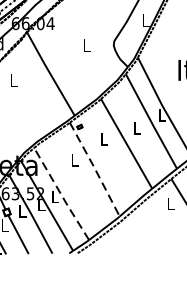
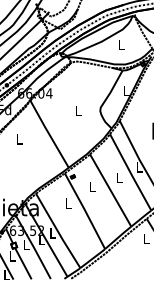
line: (95, 168) -> (85, 210), dashed -> solid
line: (60, 194) -> (57, 231), dashed -> solid

